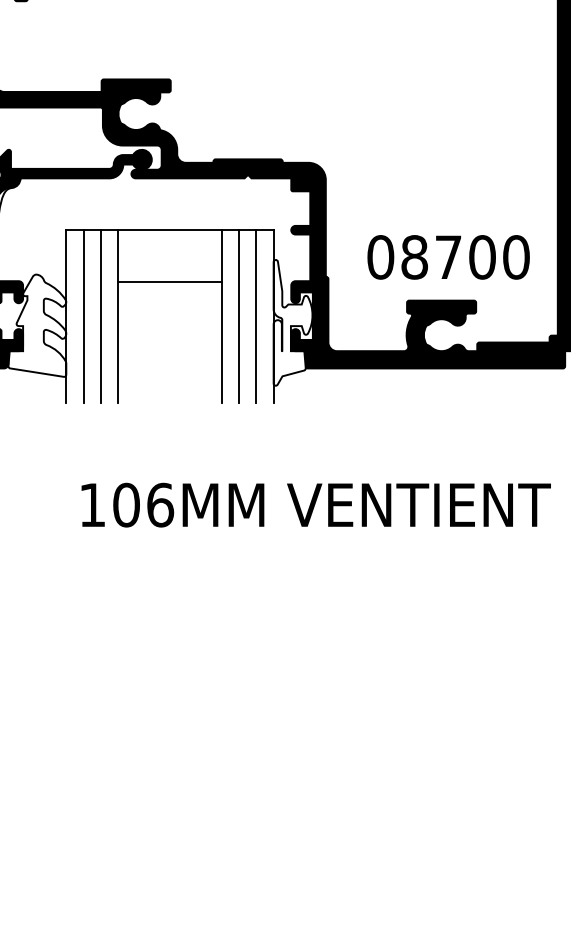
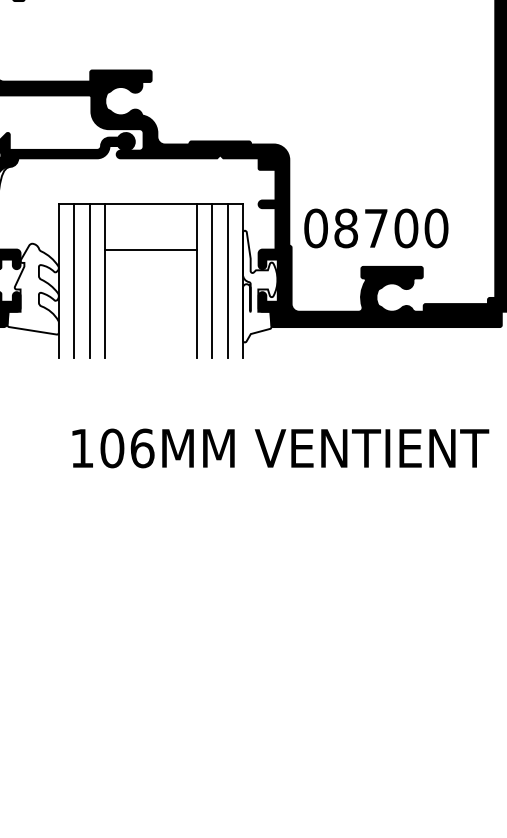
text: (448, 257) -> (376, 228), moved

